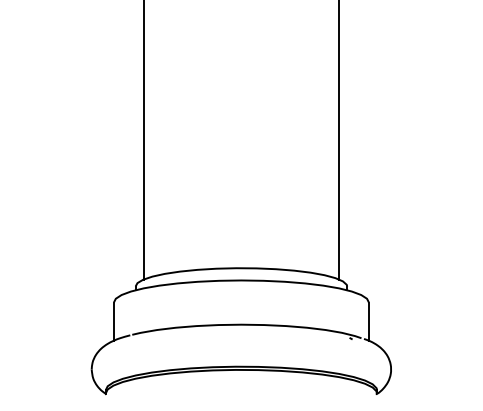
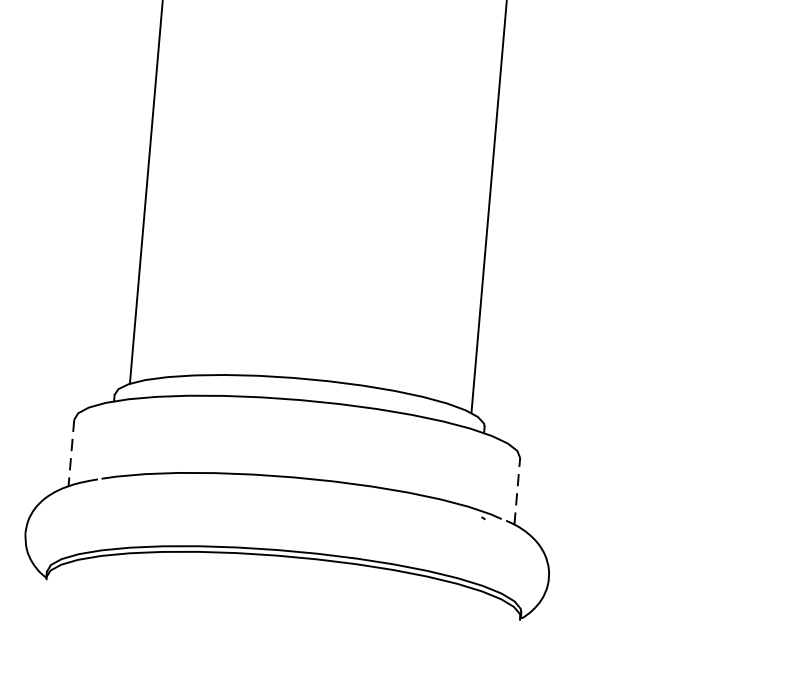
line: (368, 321) -> (516, 490), solid -> dashed
line: (113, 322) -> (70, 454), solid -> dashed

